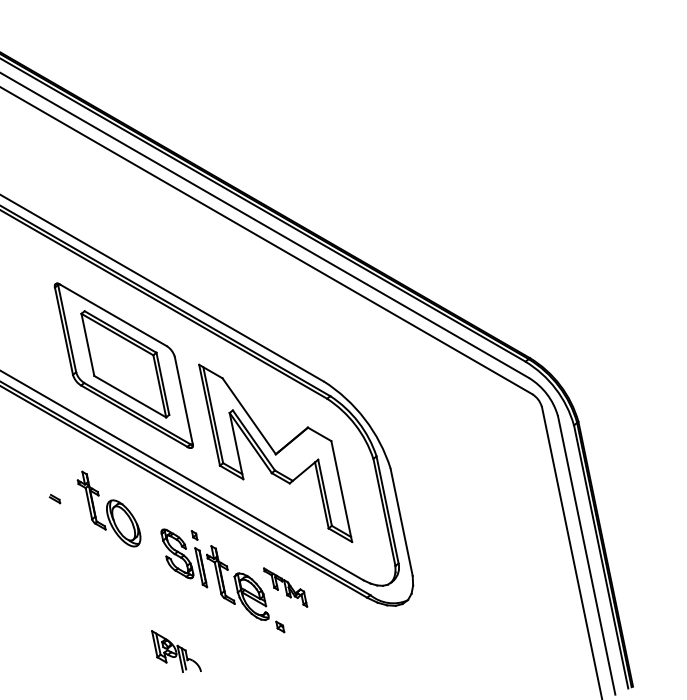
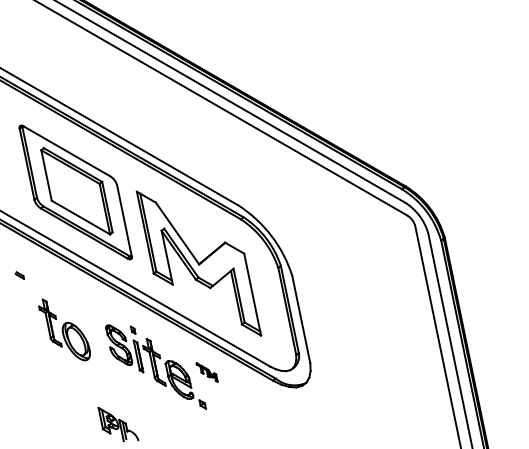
part: (54, 499) -> (19, 275), moved
part: (108, 508) -> (64, 329), moved
part: (285, 587) -> (206, 372), size x0.6

